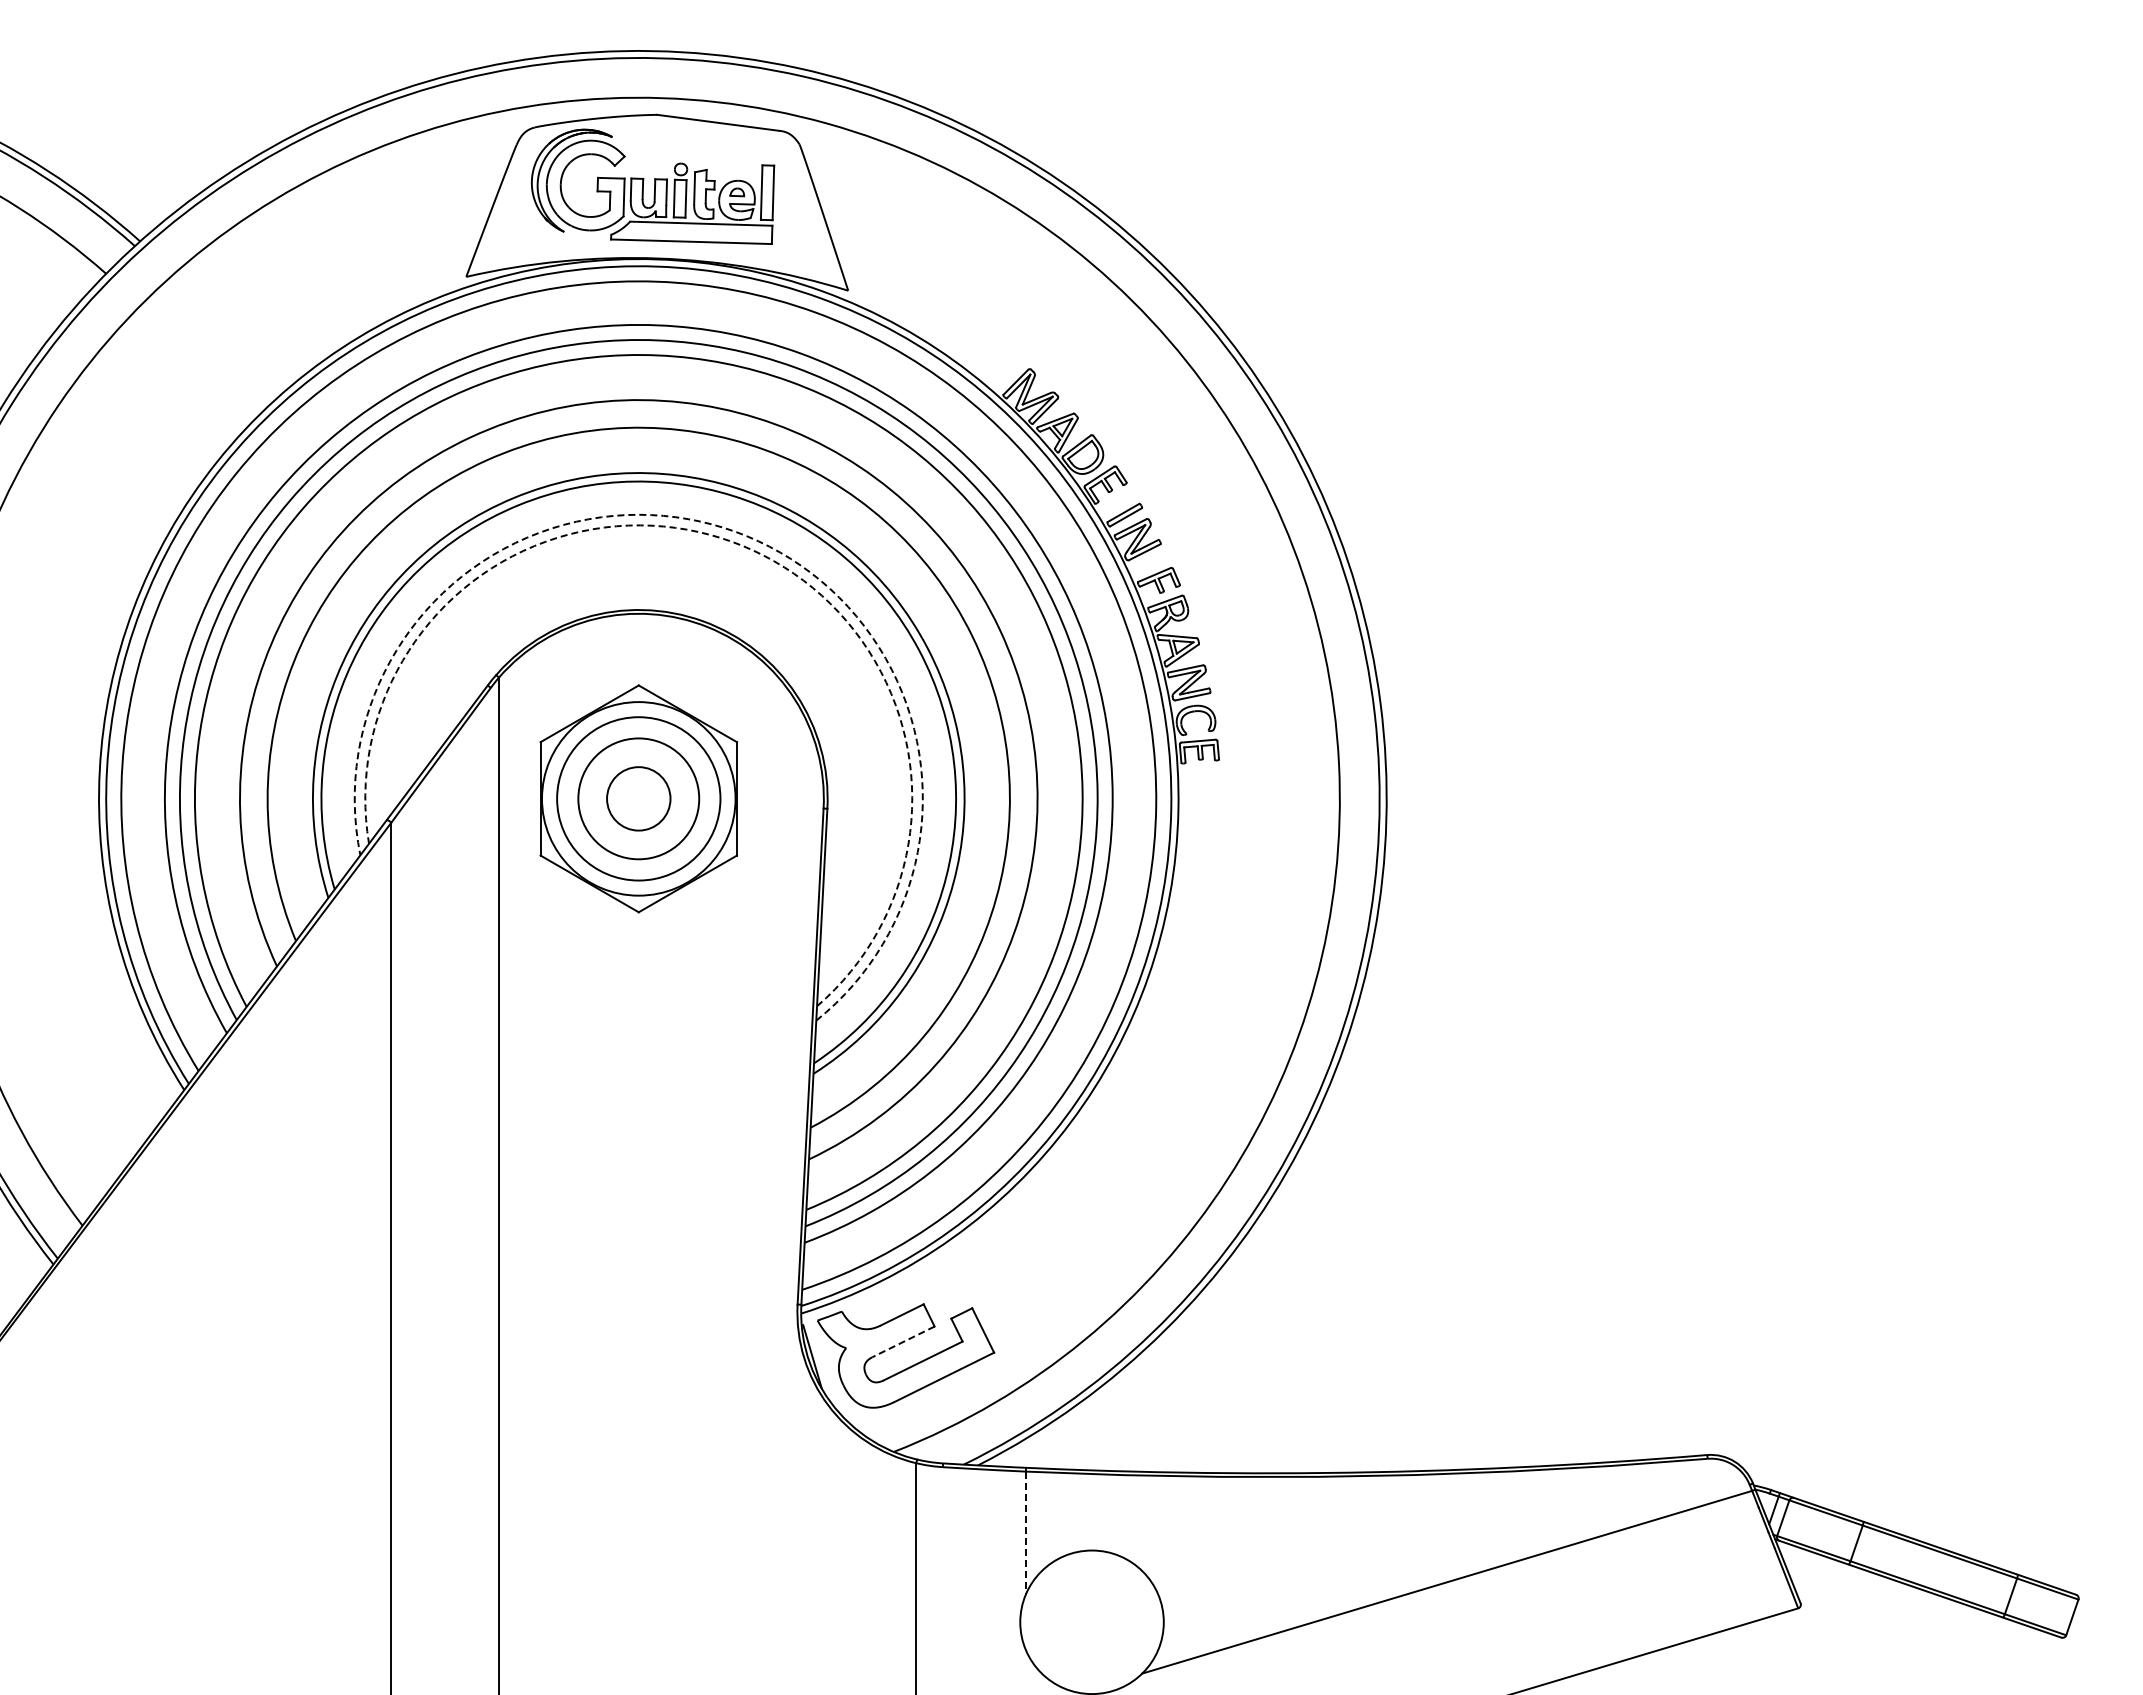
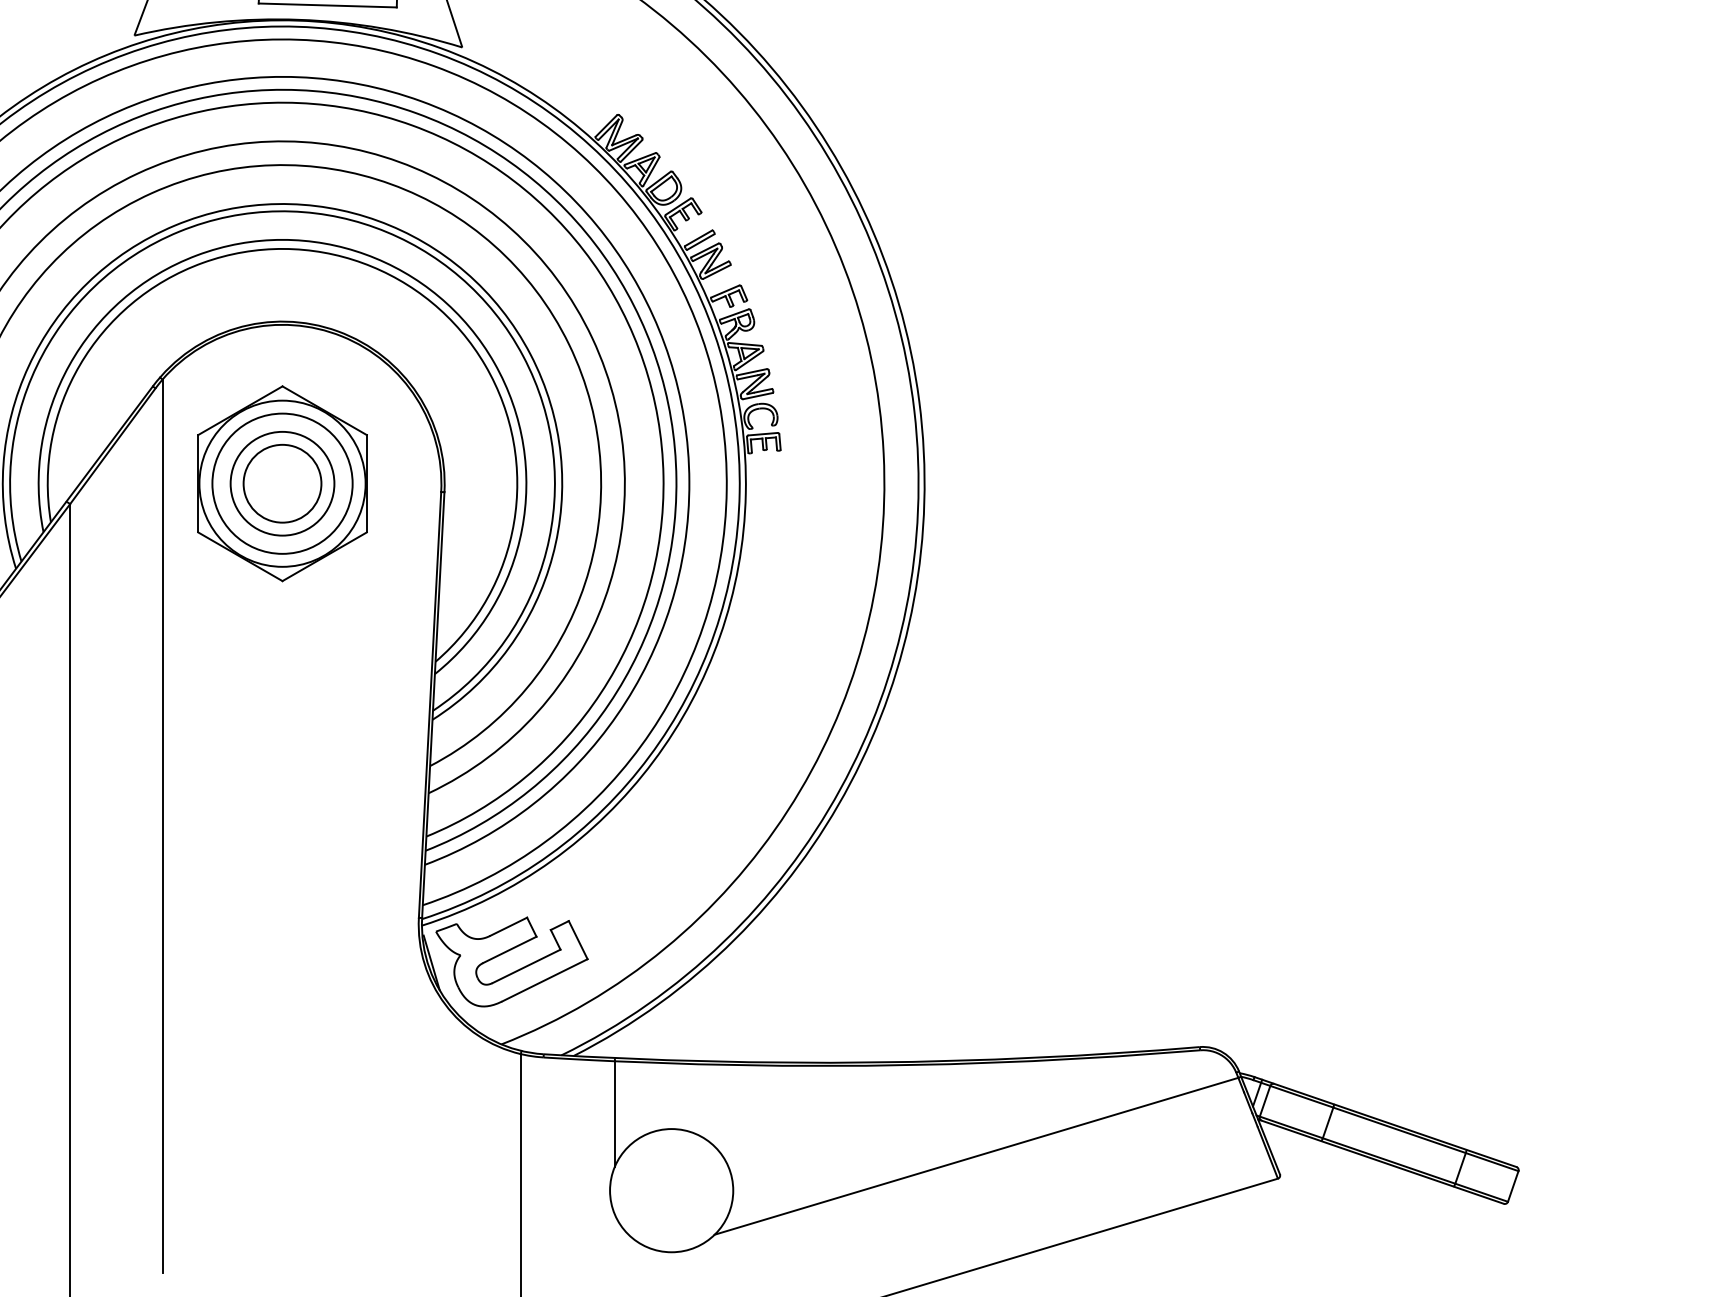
arc: (735, 531) -> (365, 254), dashed -> solid
arc: (731, 541) -> (362, 262), dashed -> solid
circle: (638, 798) -> (282, 483), size x1.43
line: (903, 1341) -> (509, 949), dashed -> solid
line: (1025, 1533) -> (614, 1114), dashed -> solid

